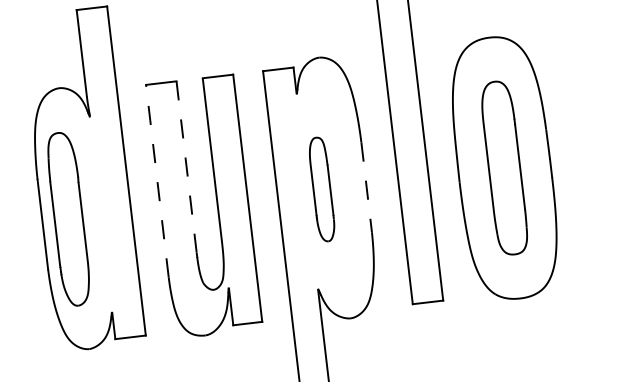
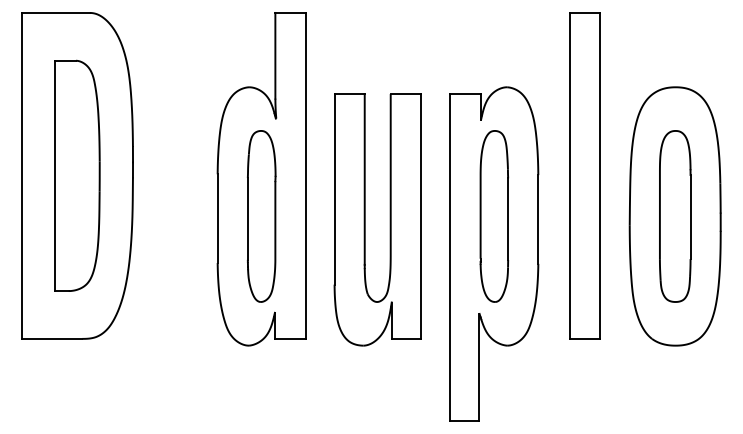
line: (186, 167) -> (364, 179), dashed -> solid
line: (157, 180) -> (334, 188), dashed -> solid
line: (366, 188) -> (538, 220), dashed -> solid
part: (322, 189) -> (494, 216), size x1.67
part: (68, 219) -> (261, 216), moved

